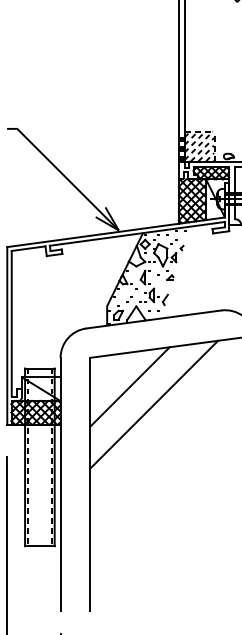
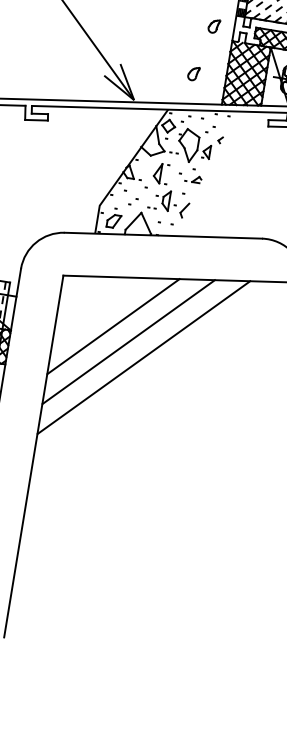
part: (164, 170) -> (213, 25), added
part: (156, 205) -> (193, 73), added
line: (141, 395) -> (127, 341), added

